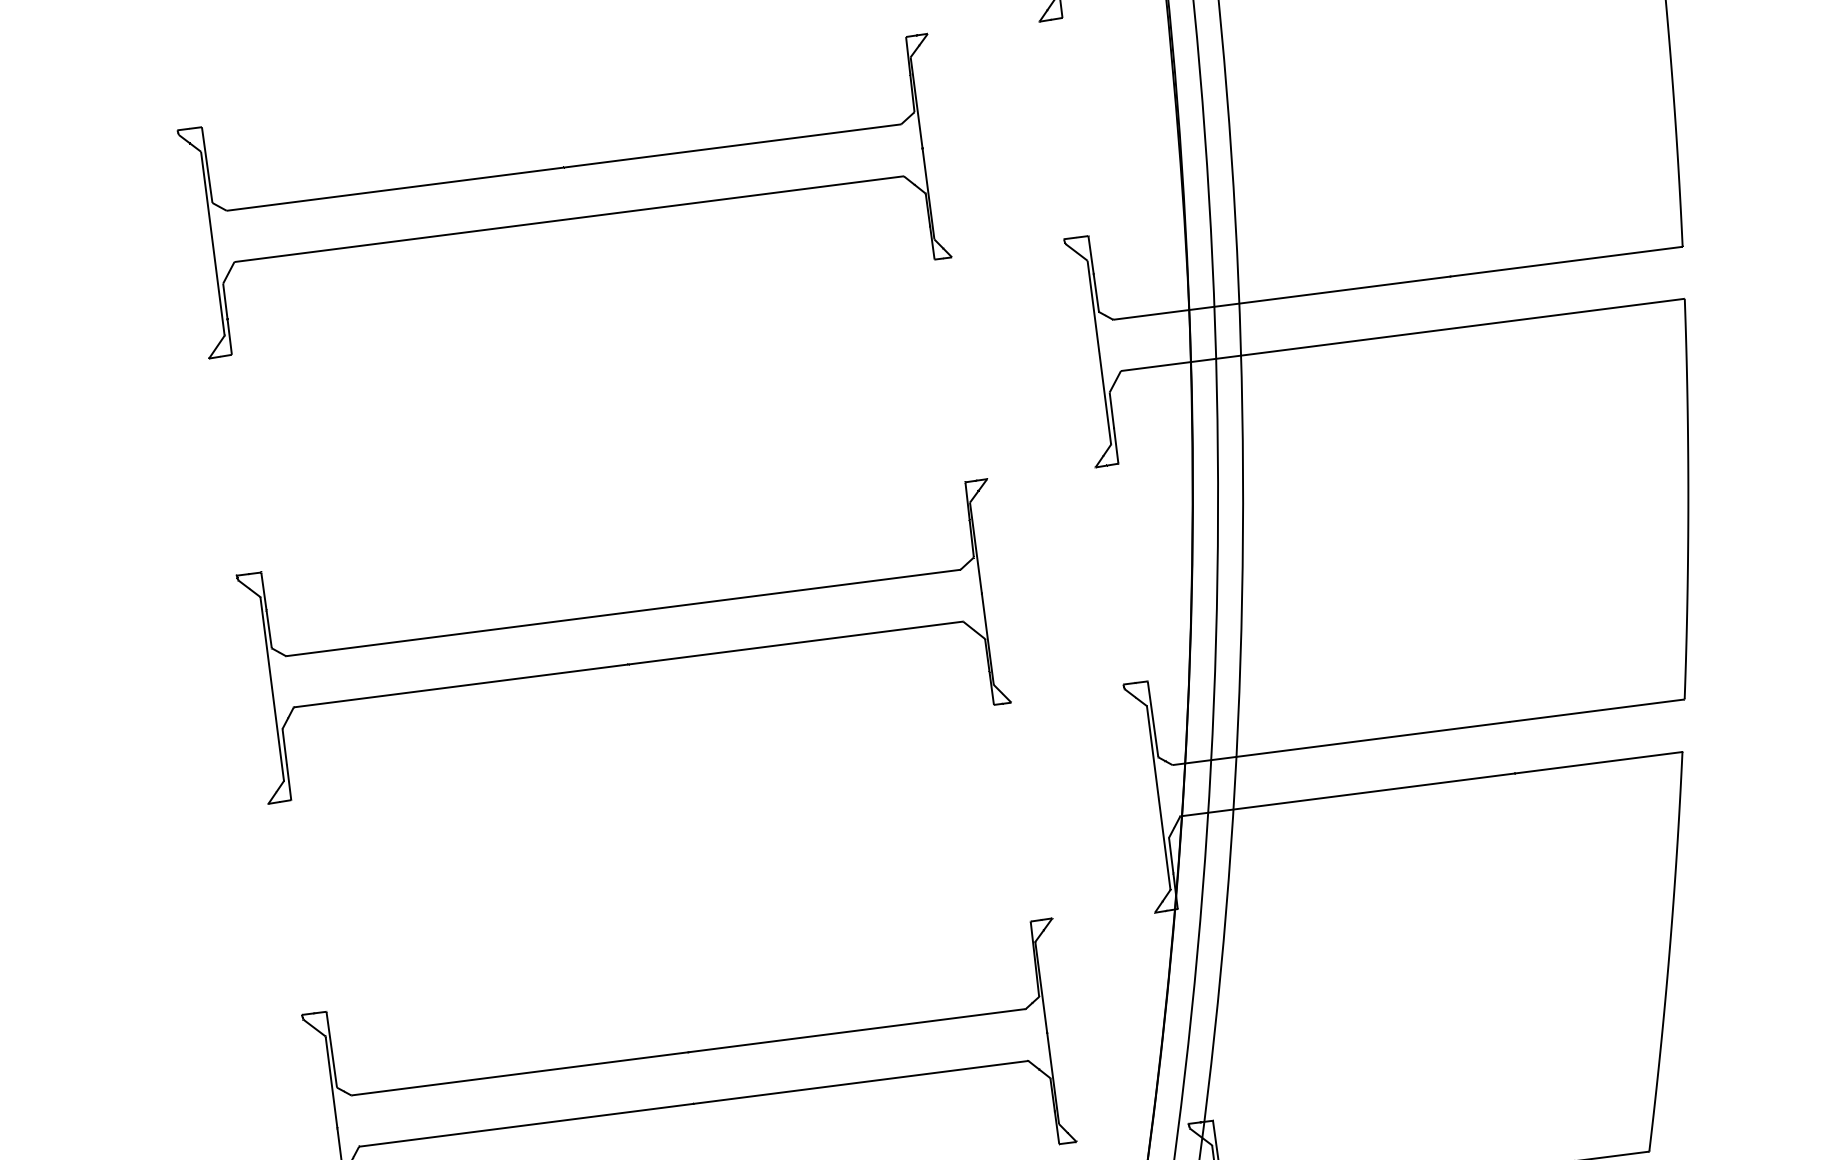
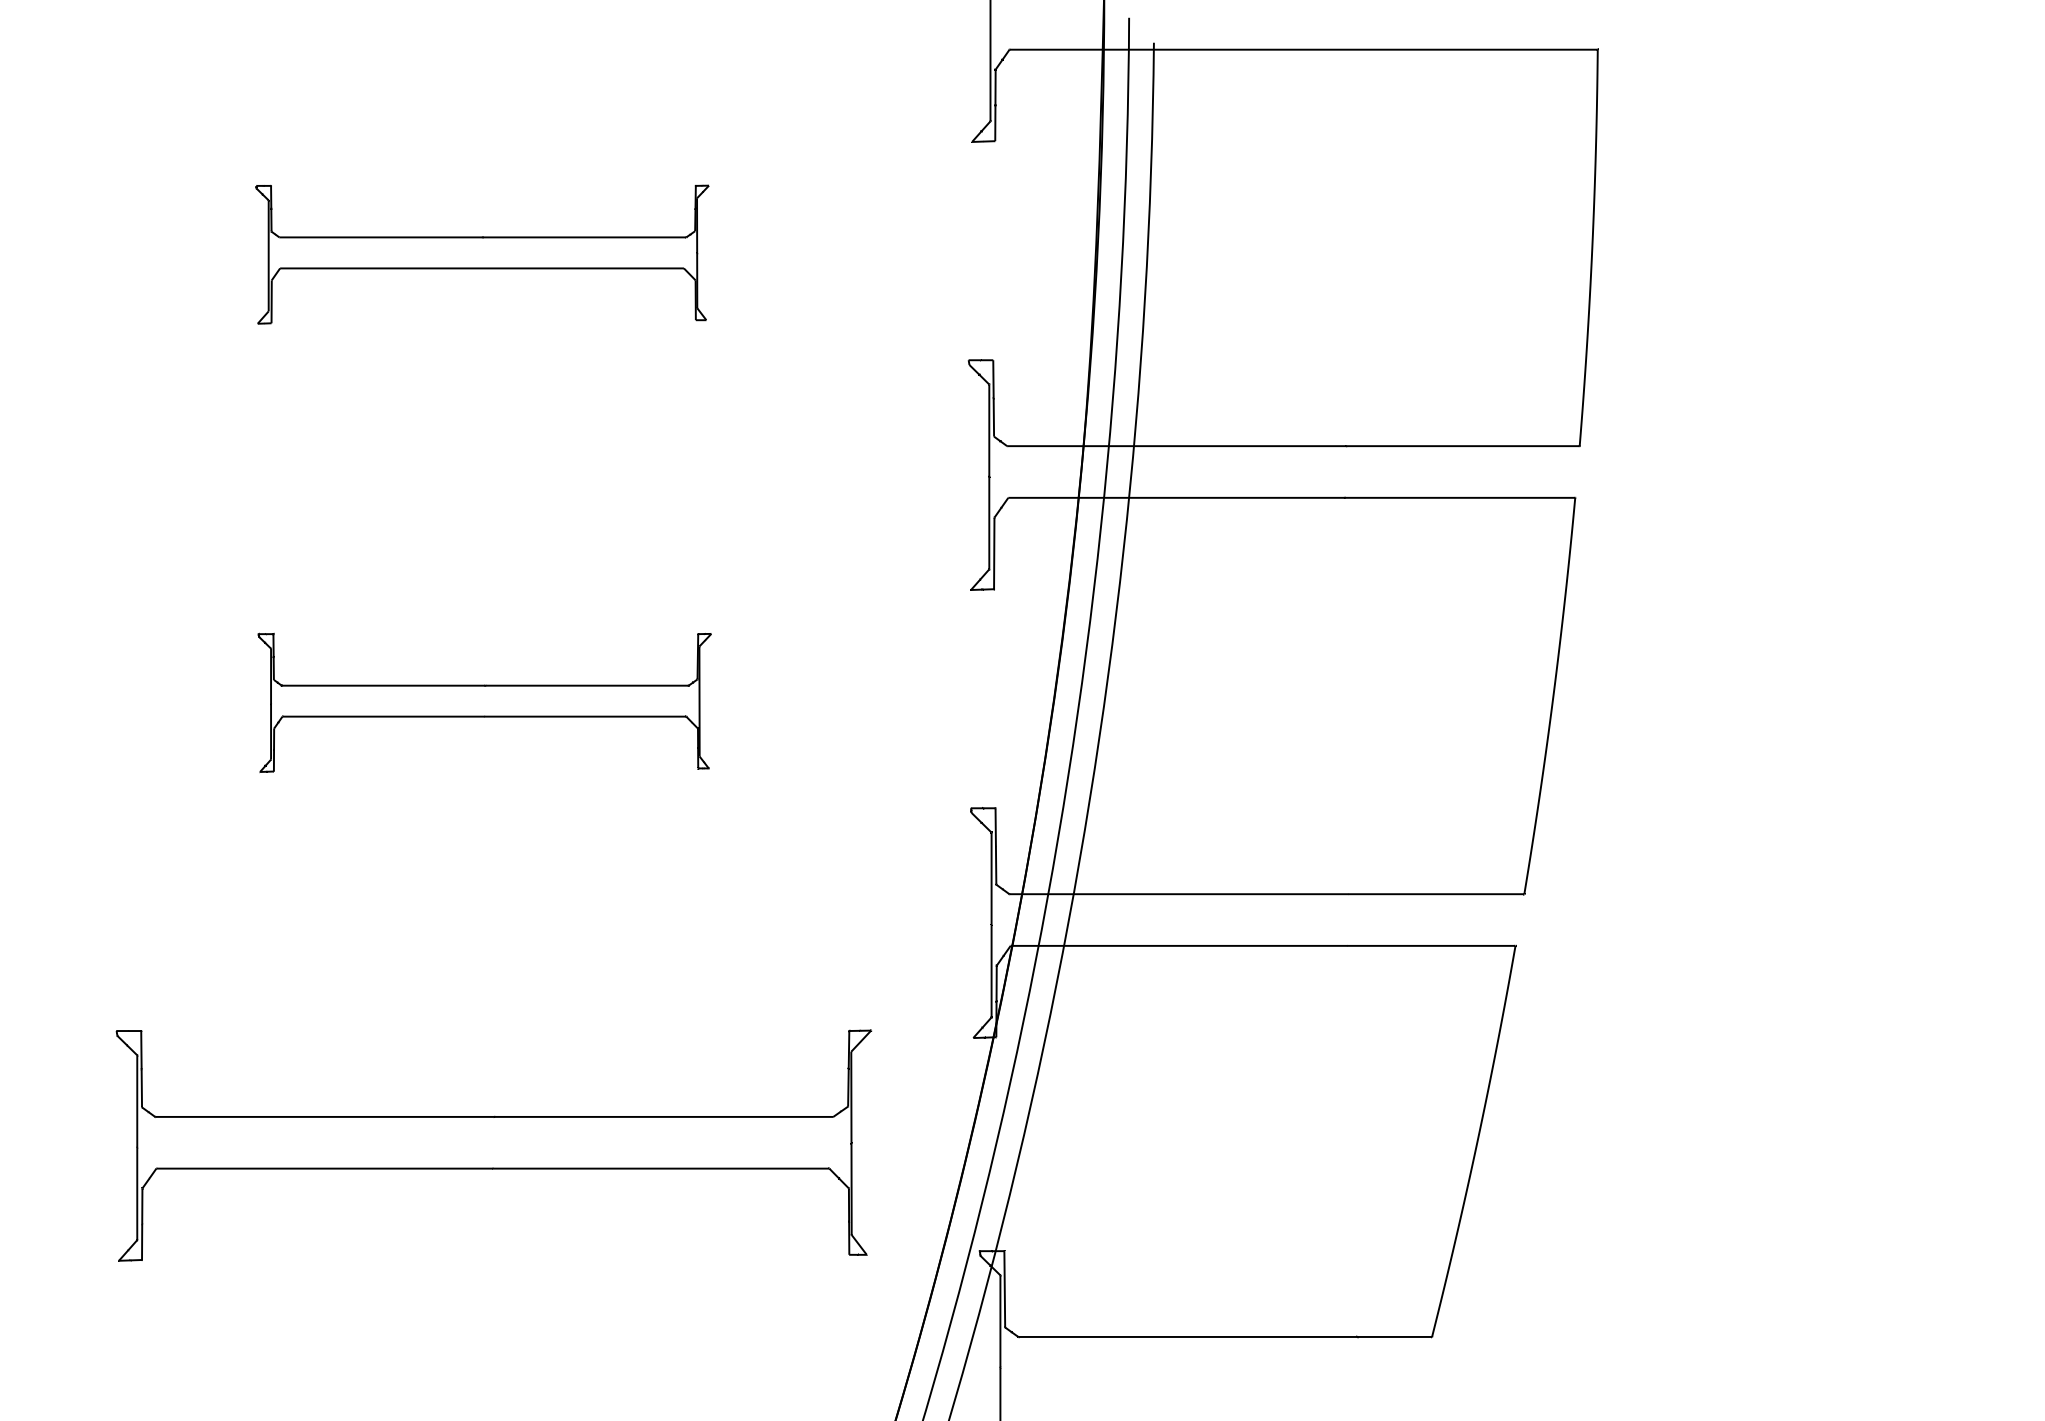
part: (566, 196) -> (482, 254), size x0.6
part: (626, 641) -> (484, 702), size x0.6

